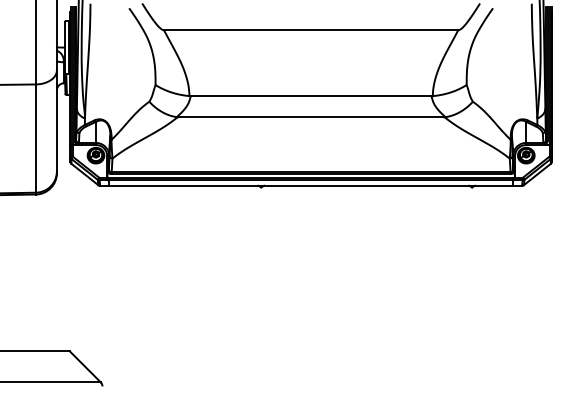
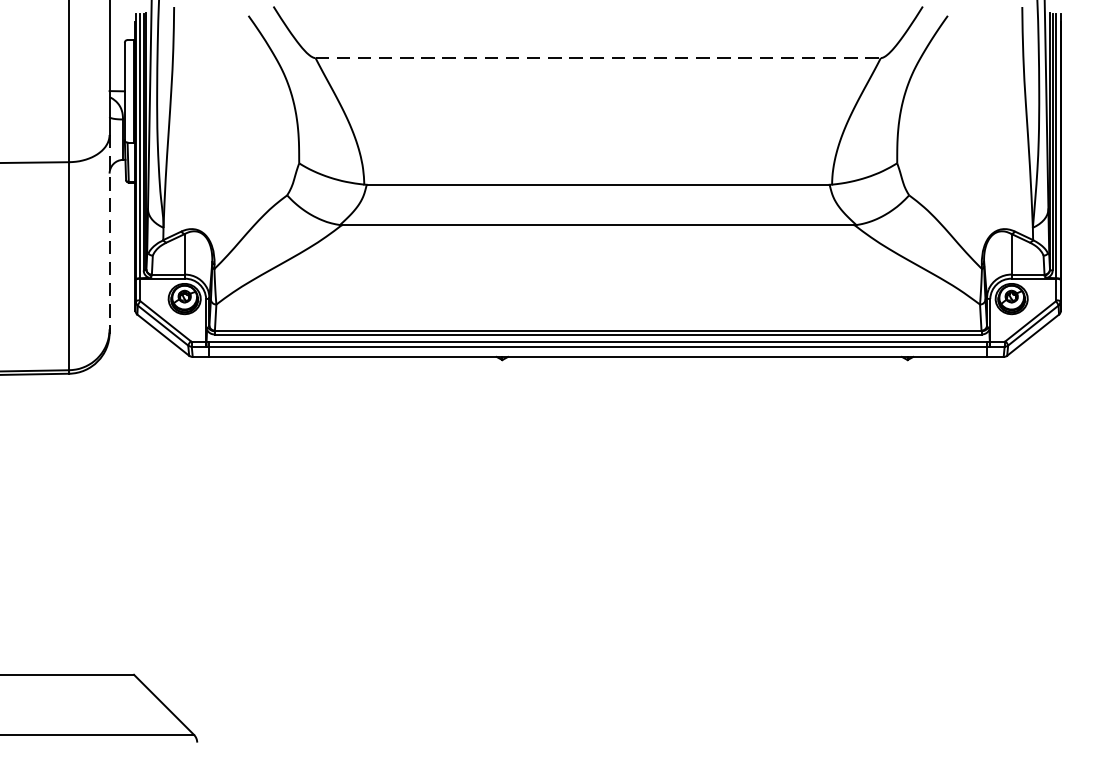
line: (311, 30) -> (598, 58), solid -> dashed
line: (56, 120) -> (108, 231), solid -> dashed

